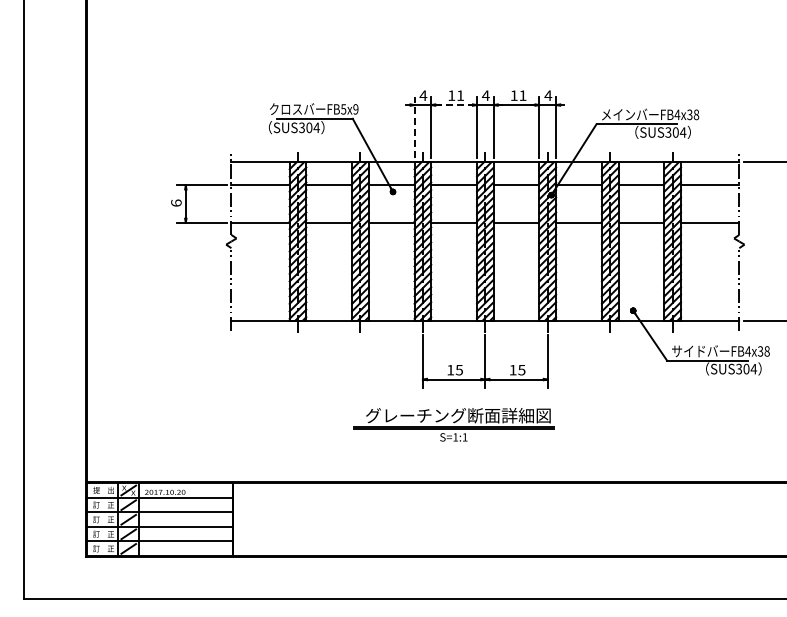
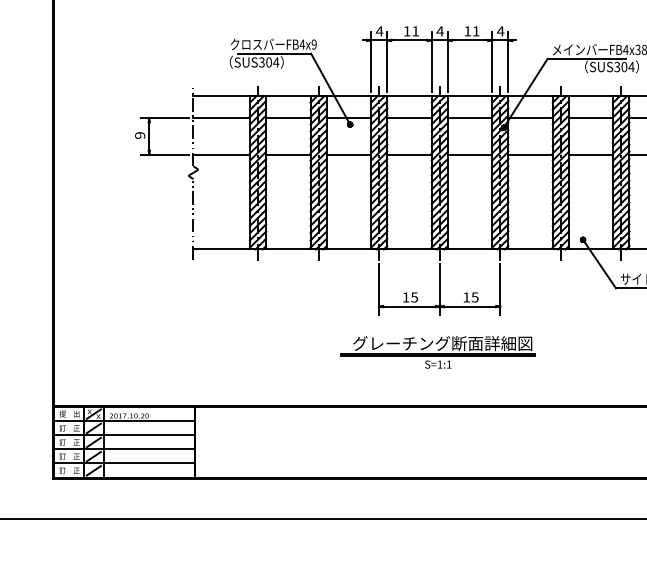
line: (454, 105) -> (409, 40), dashed -> solid
text: (343, 109) -> (302, 44), FB5x9 -> FB4x9
line: (414, 127) -> (371, 62), dashed -> solid
text: (176, 202) -> (140, 134), 6 -> 9
part: (453, 424) -> (437, 352), moved

